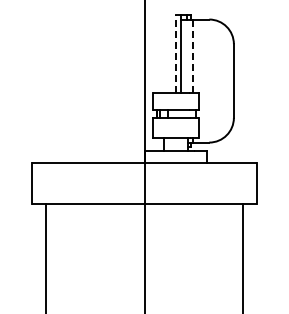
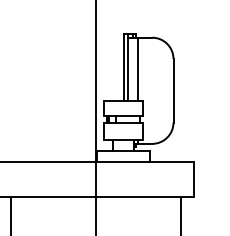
line: (176, 54) -> (123, 67), dashed -> solid
line: (192, 55) -> (137, 68), dashed -> solid

